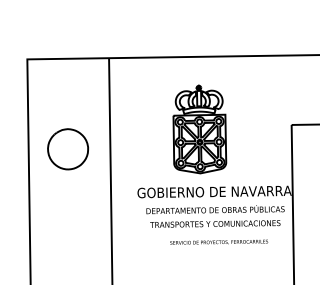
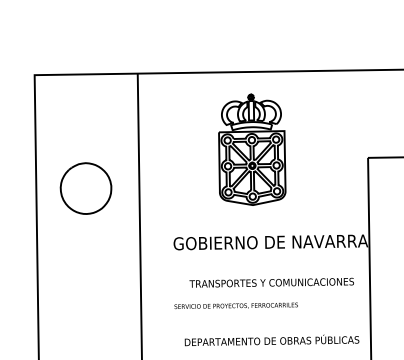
part: (199, 129) -> (251, 149), moved
text: (215, 209) -> (272, 340), moved
text: (219, 241) -> (236, 304), moved

